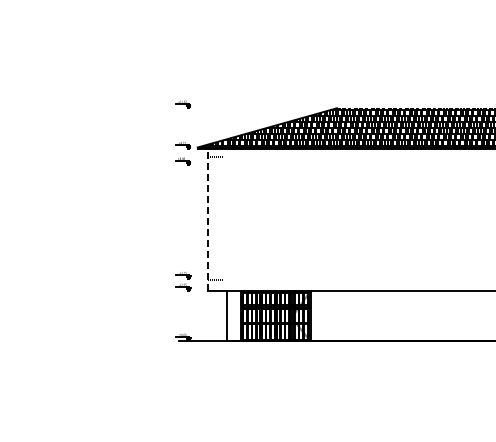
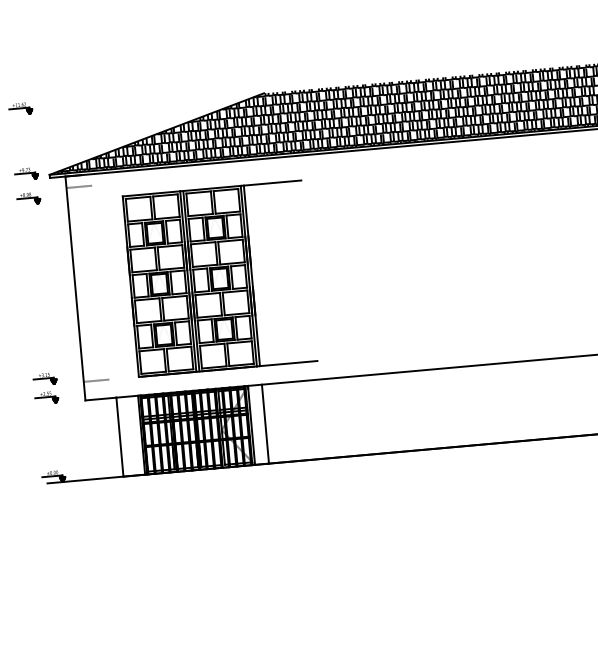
line: (207, 220) -> (75, 288), dashed -> solid
part: (298, 222) -> (219, 279), added
line: (319, 316) -> (265, 424), added

